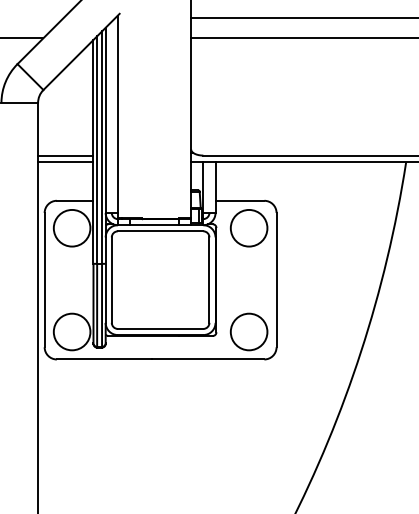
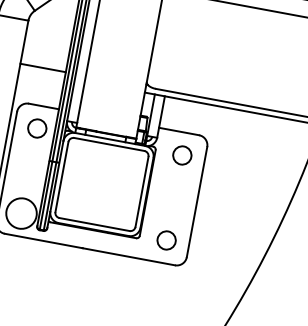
line: (65, 162) -> (41, 73), removed
circle: (71, 227) -> (36, 127), size x0.6
circle: (248, 228) -> (181, 155), size x0.6
circle: (248, 331) -> (166, 239), size x0.6

